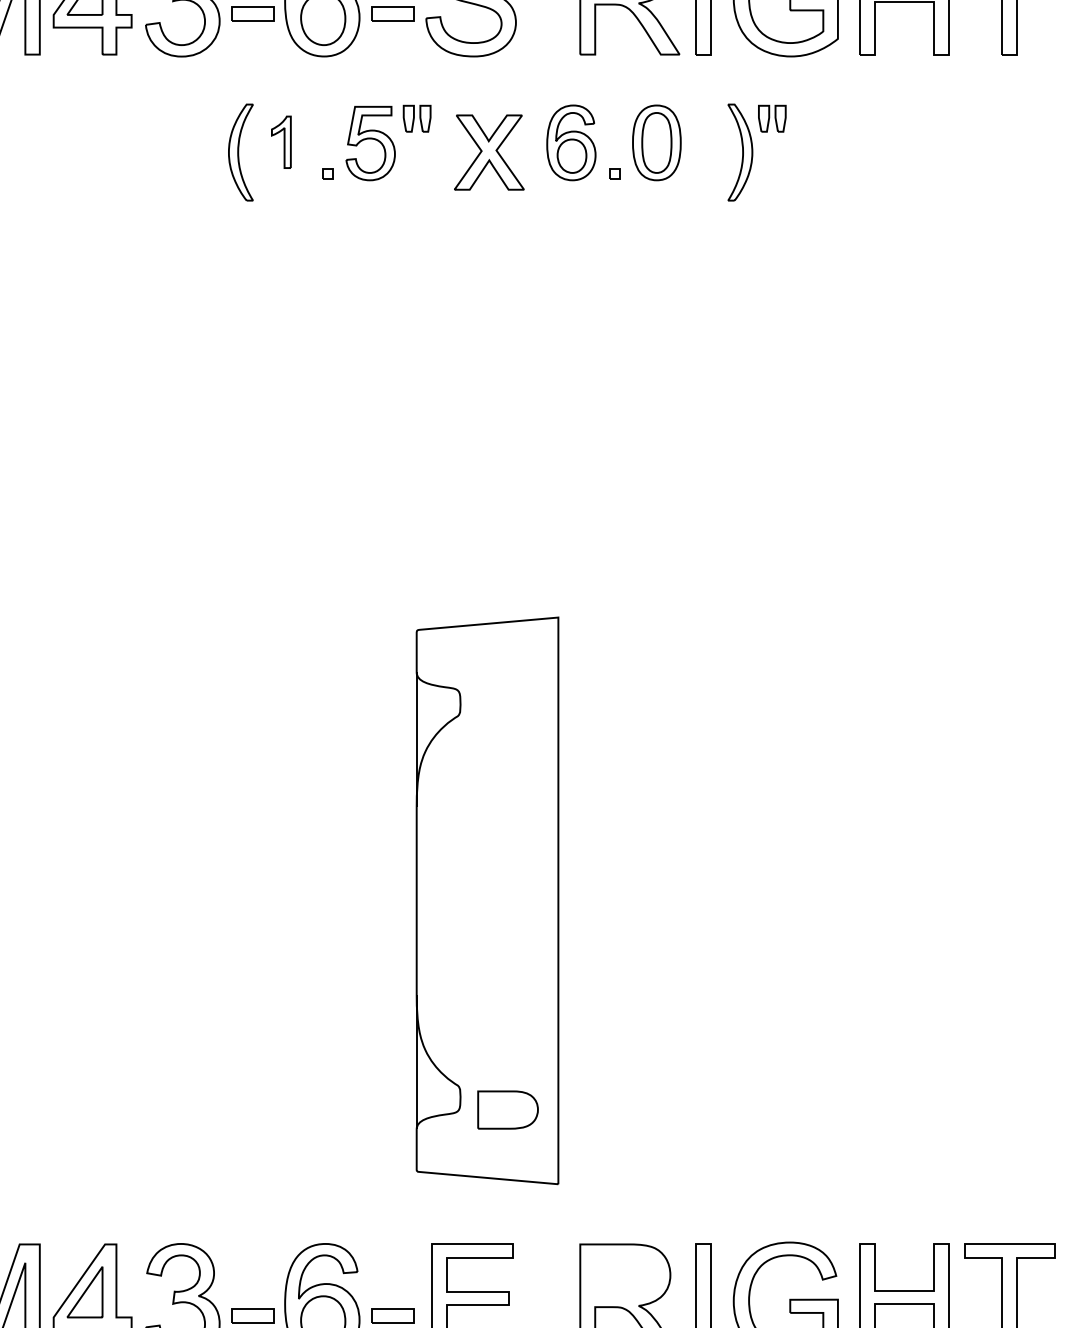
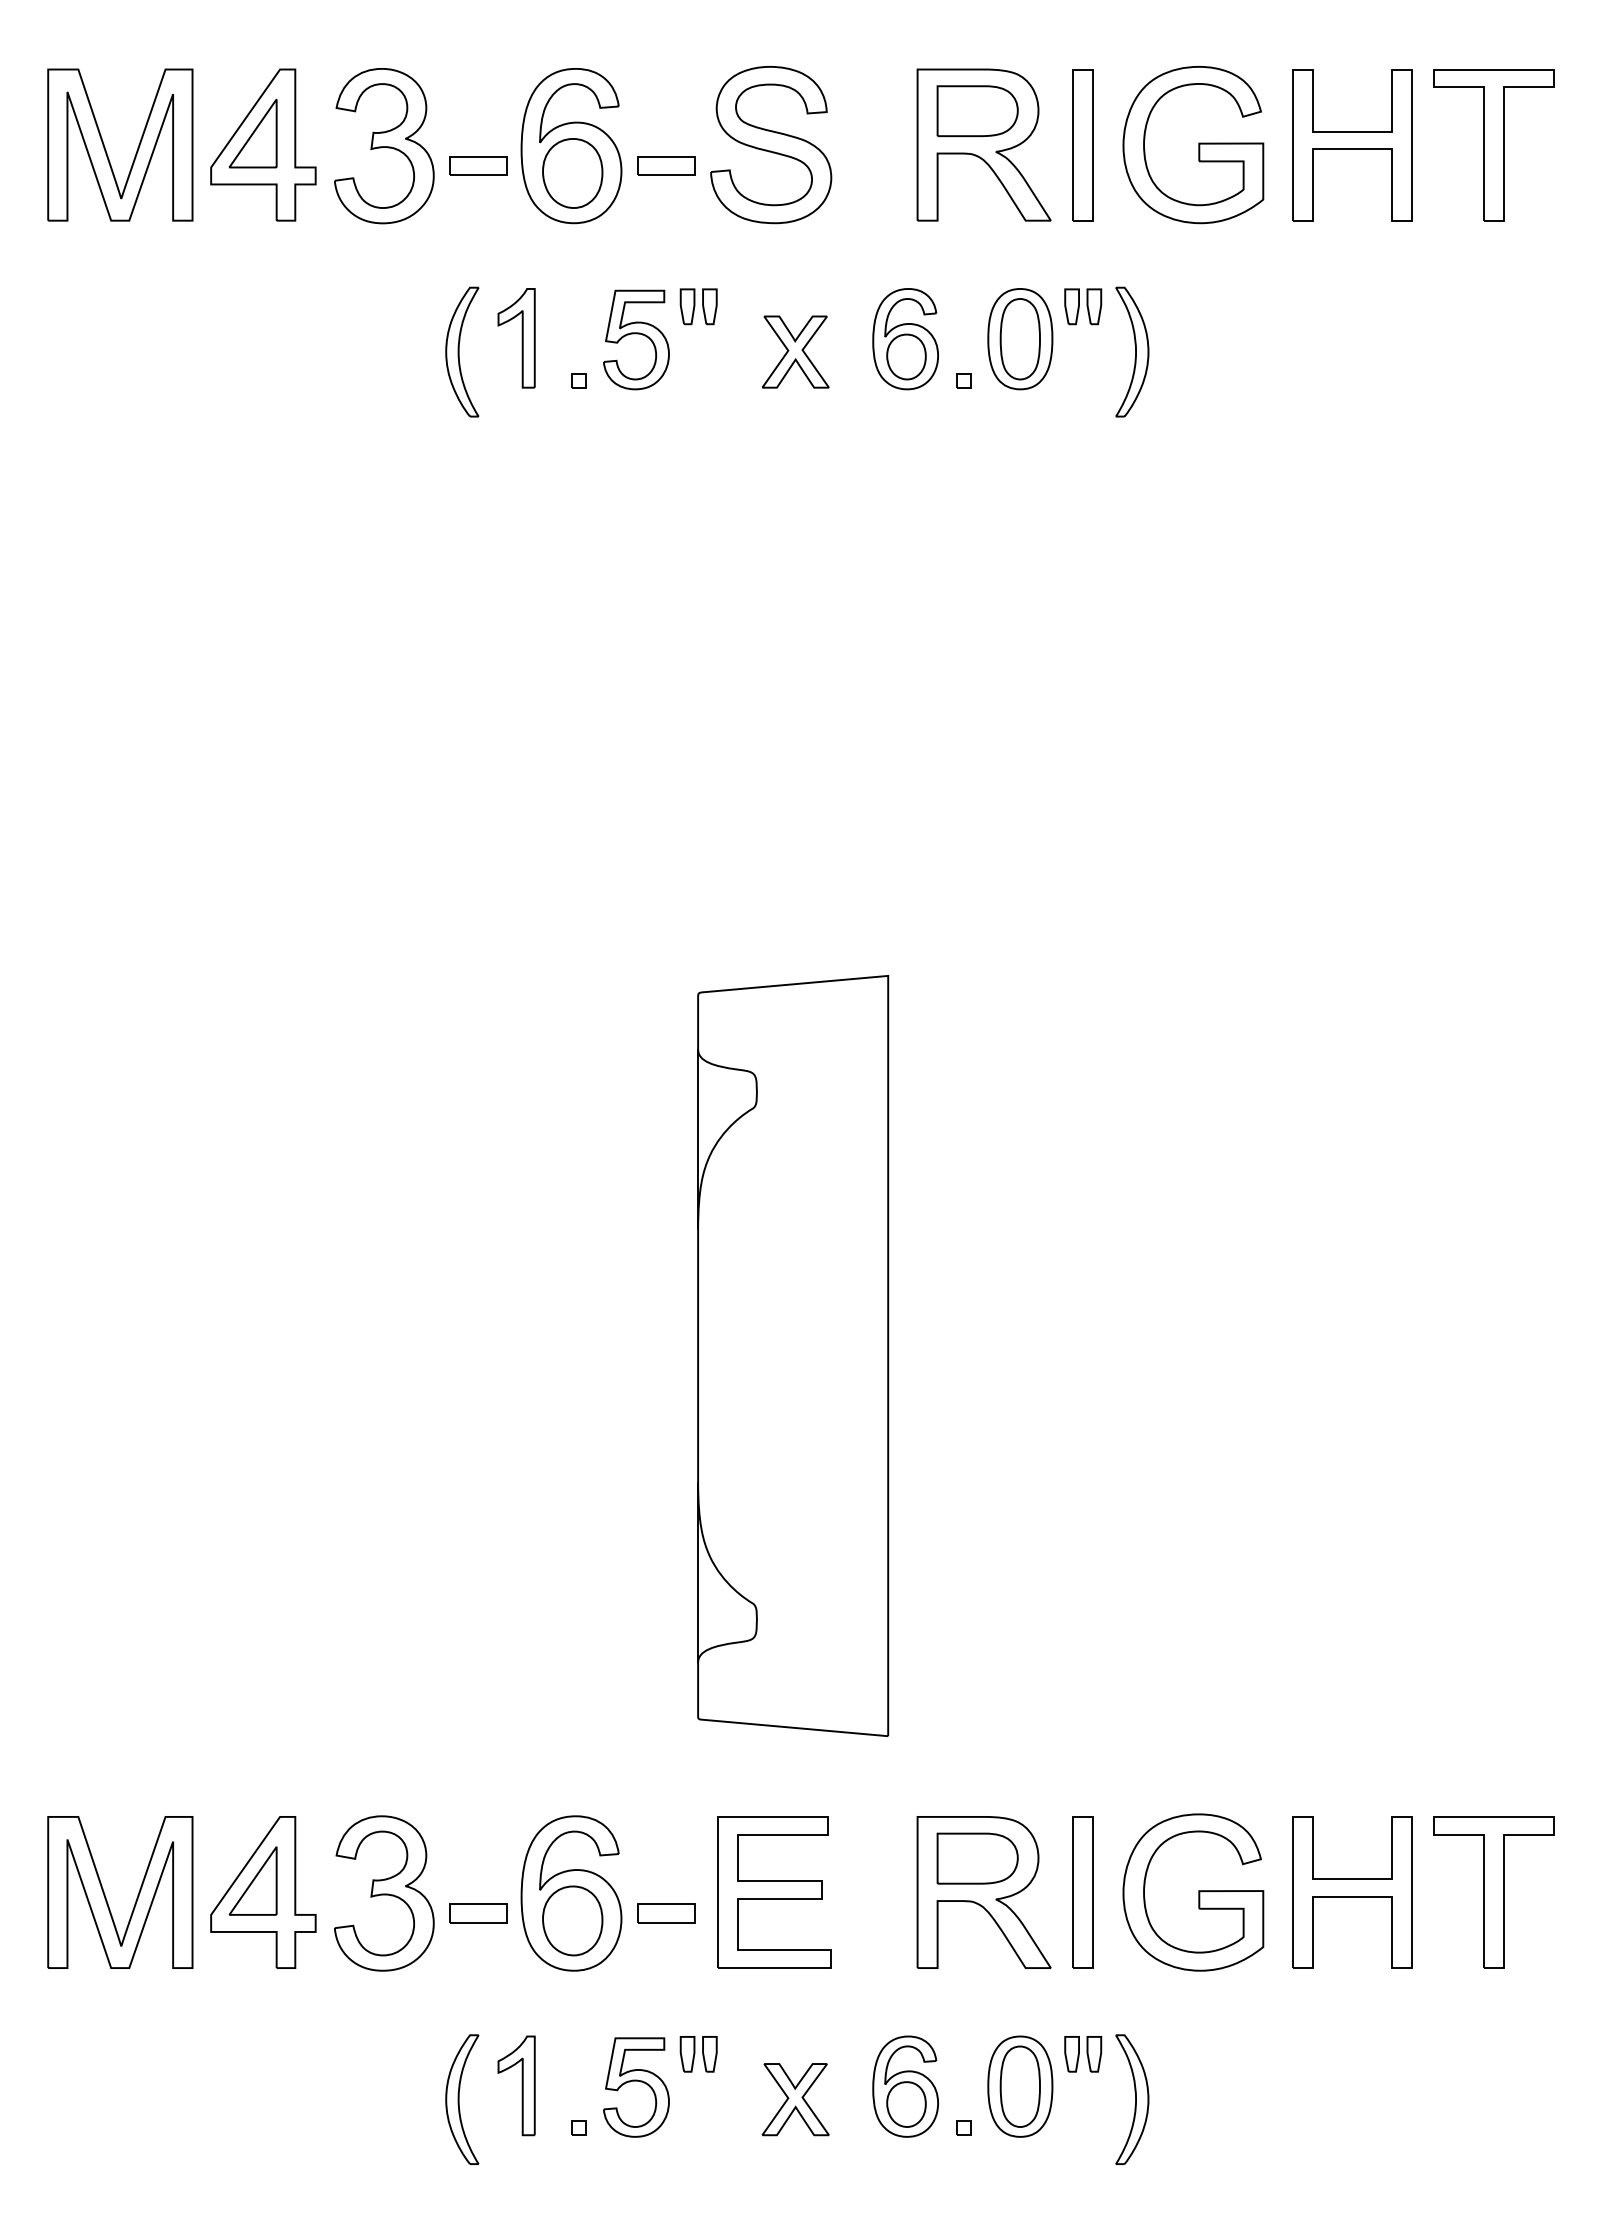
part: (772, 118) -> (1083, 306), moved
part: (281, 142) -> (516, 338), size x1.43
part: (489, 152) -> (795, 351), size x0.71
part: (507, 1109) -> (977, 1858), moved

